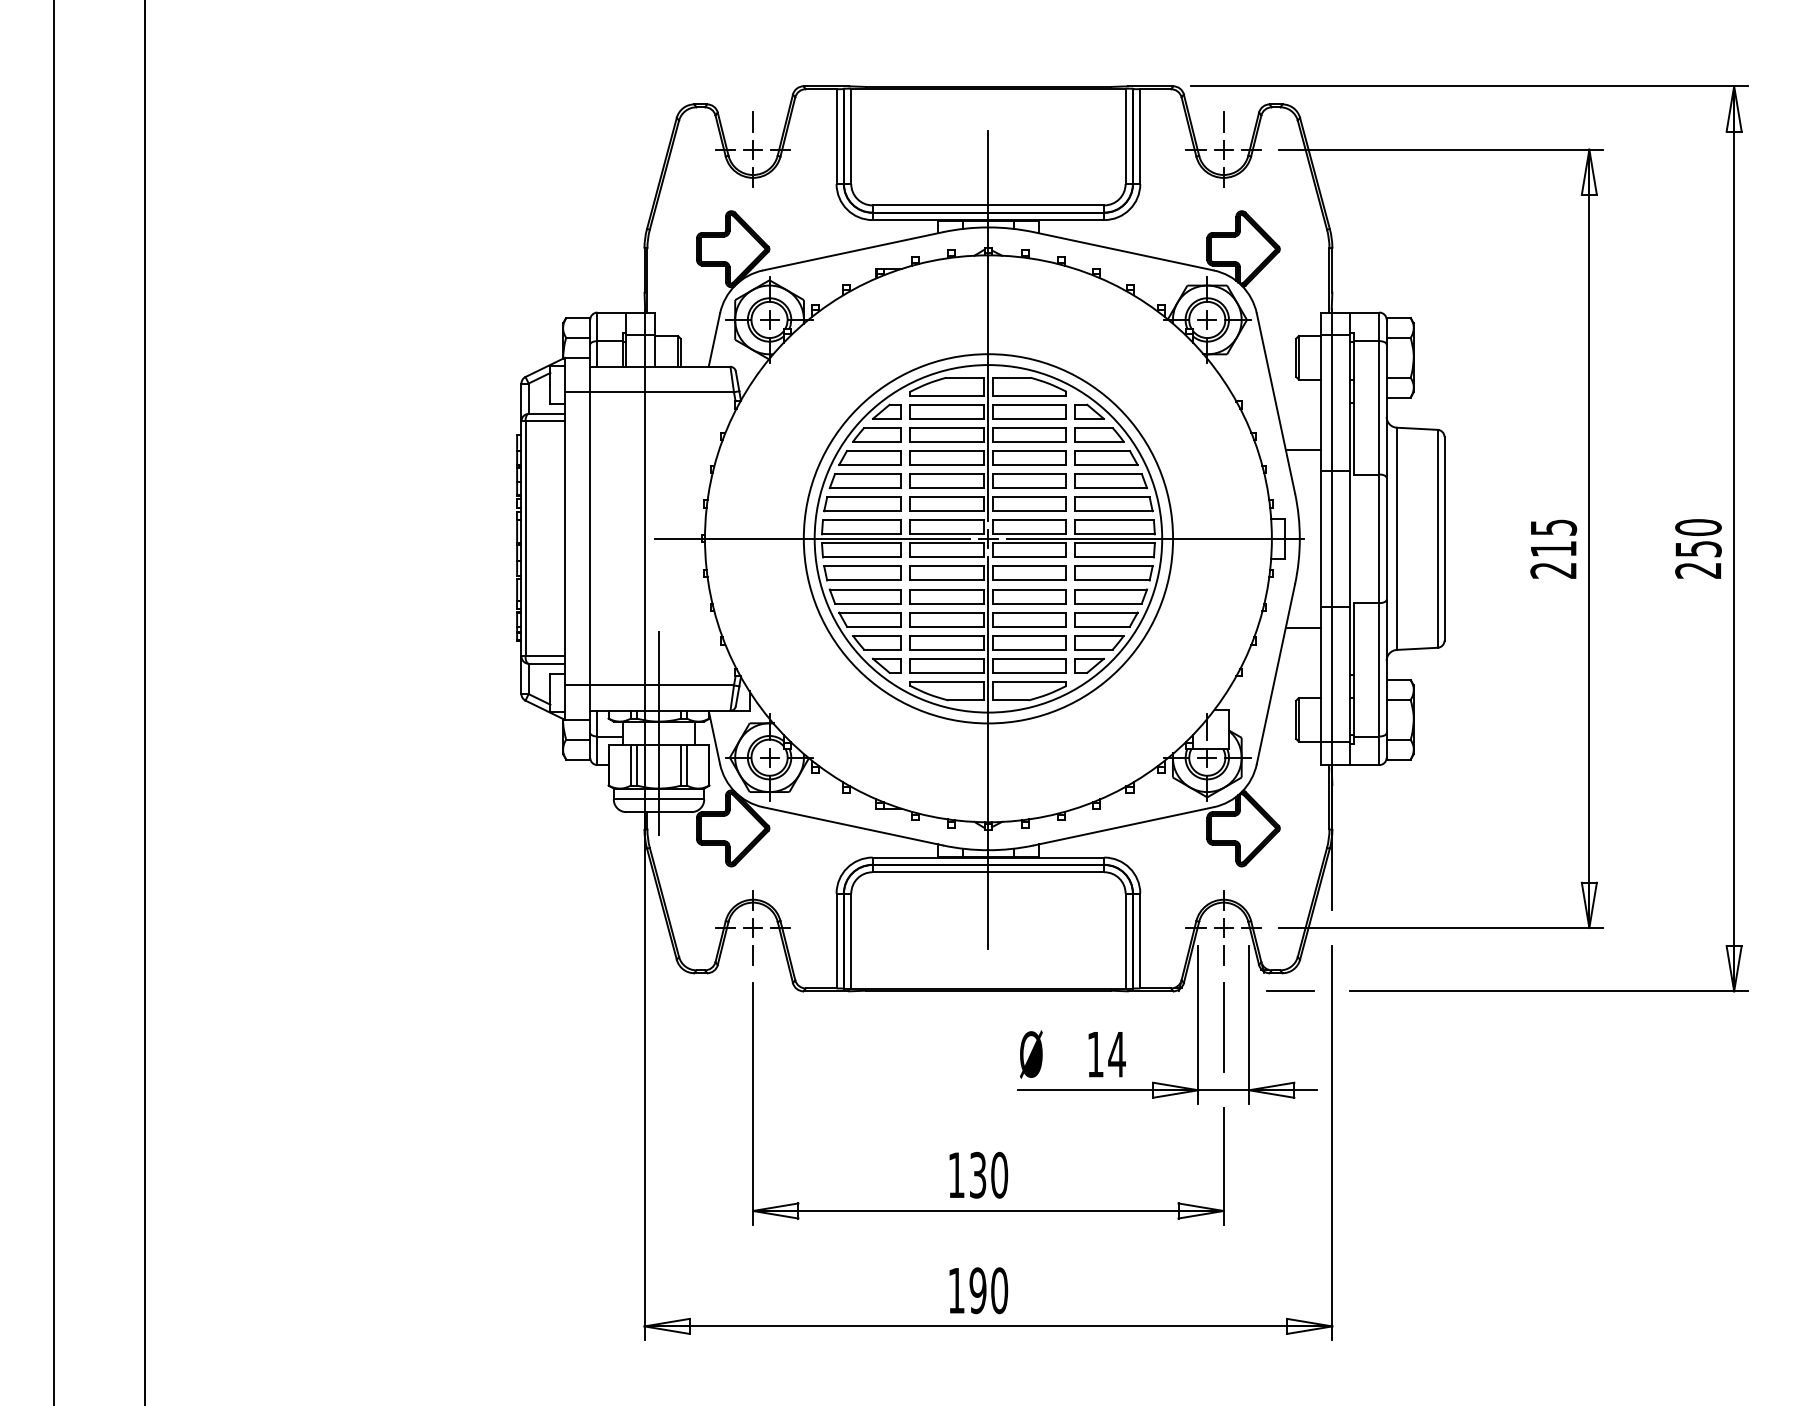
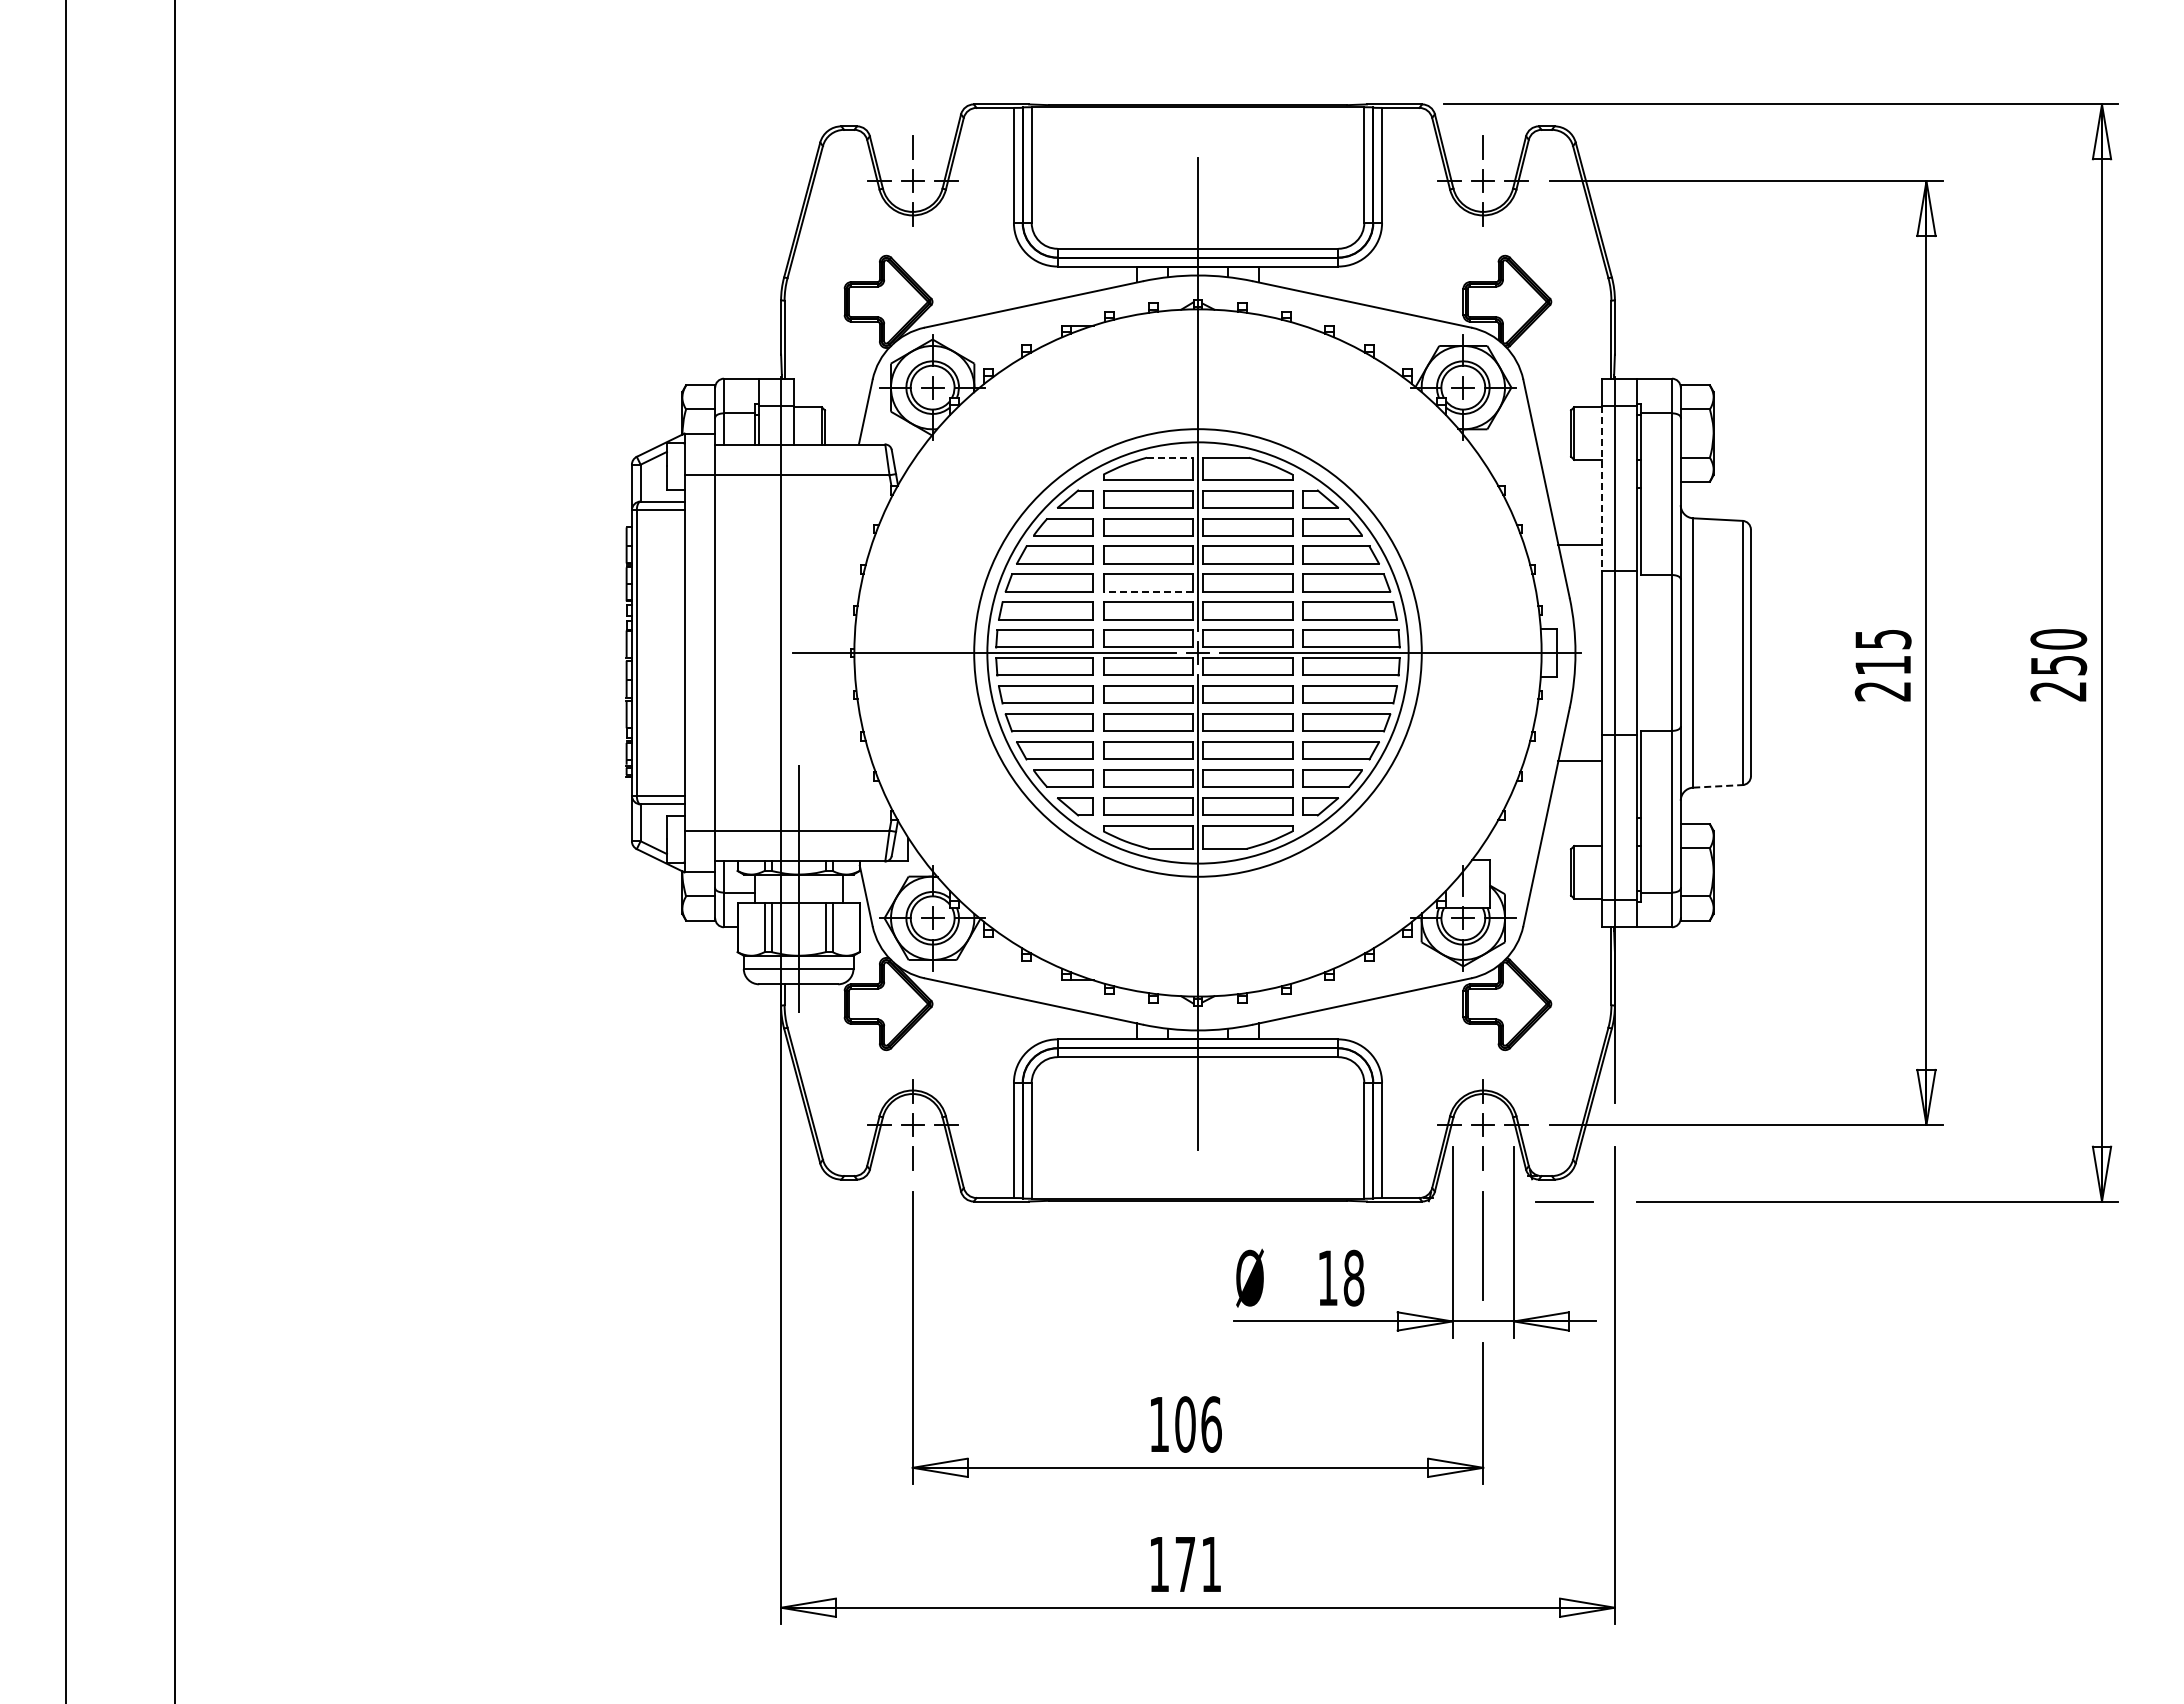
line: (964, 377) -> (1169, 457), solid -> dashed
line: (1321, 403) -> (1601, 488), solid -> dashed
line: (947, 488) -> (1148, 591), solid -> dashed
line: (1416, 648) -> (1717, 786), solid -> dashed
text: (1116, 1053) -> (1353, 1277), 14 -> 18
text: (988, 1175) -> (1198, 1424), 130 -> 106
text: (988, 1290) -> (1198, 1564), 190 -> 171

